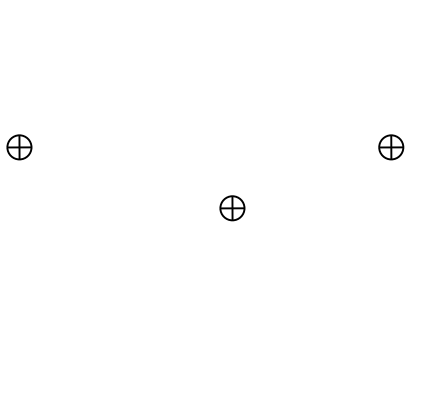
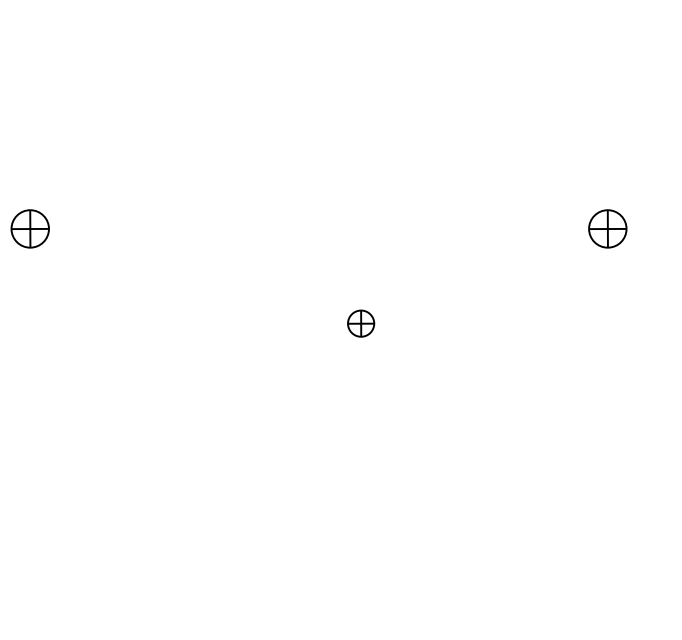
part: (232, 208) -> (361, 323), size x0.7

